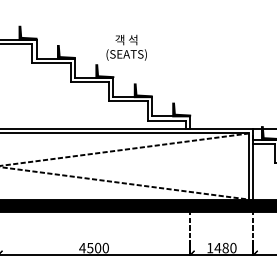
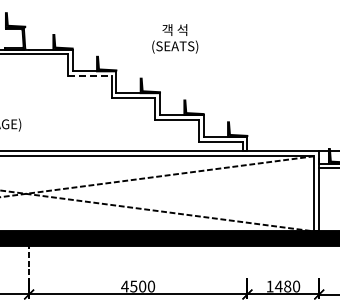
text: (126, 47) -> (175, 38), moved
line: (51, 63) -> (89, 76), solid -> dashed
line: (190, 225) -> (247, 260), removed
line: (253, 225) -> (319, 260), removed

